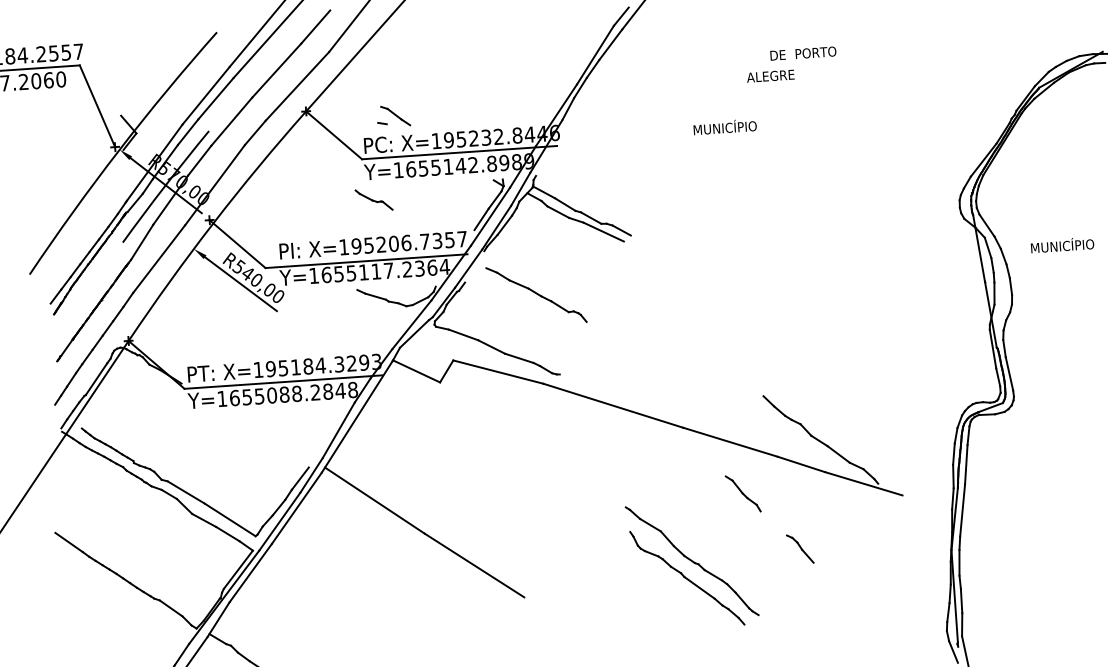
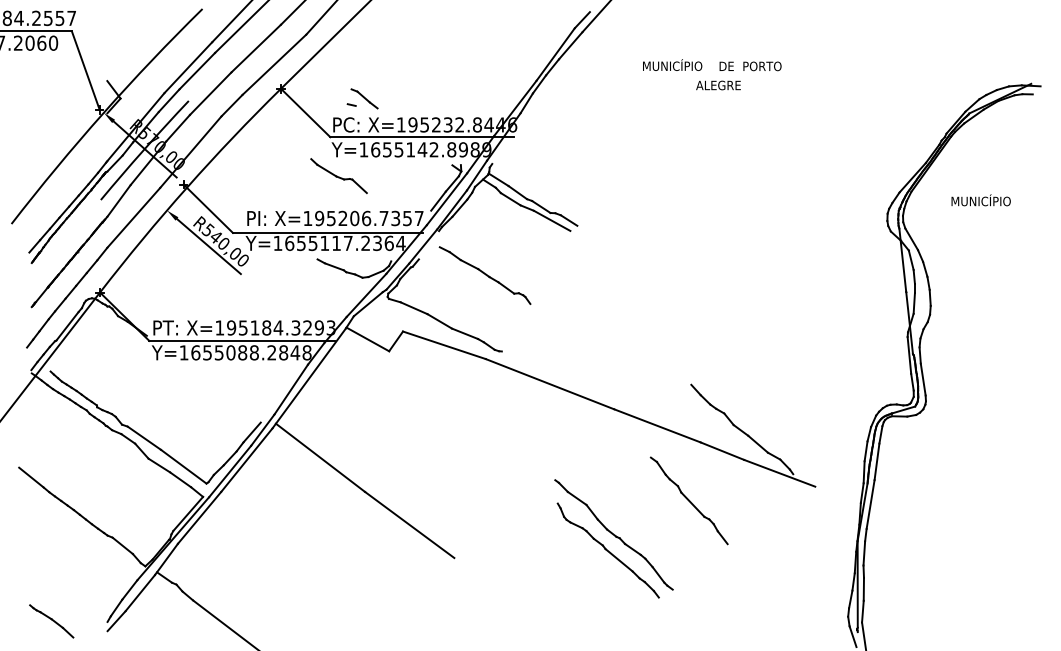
text: (724, 126) -> (672, 64), moved
part: (373, 200) -> (338, 176), size x1.67
text: (1061, 245) -> (980, 200), moved
line: (773, 523) -> (692, 504), added

